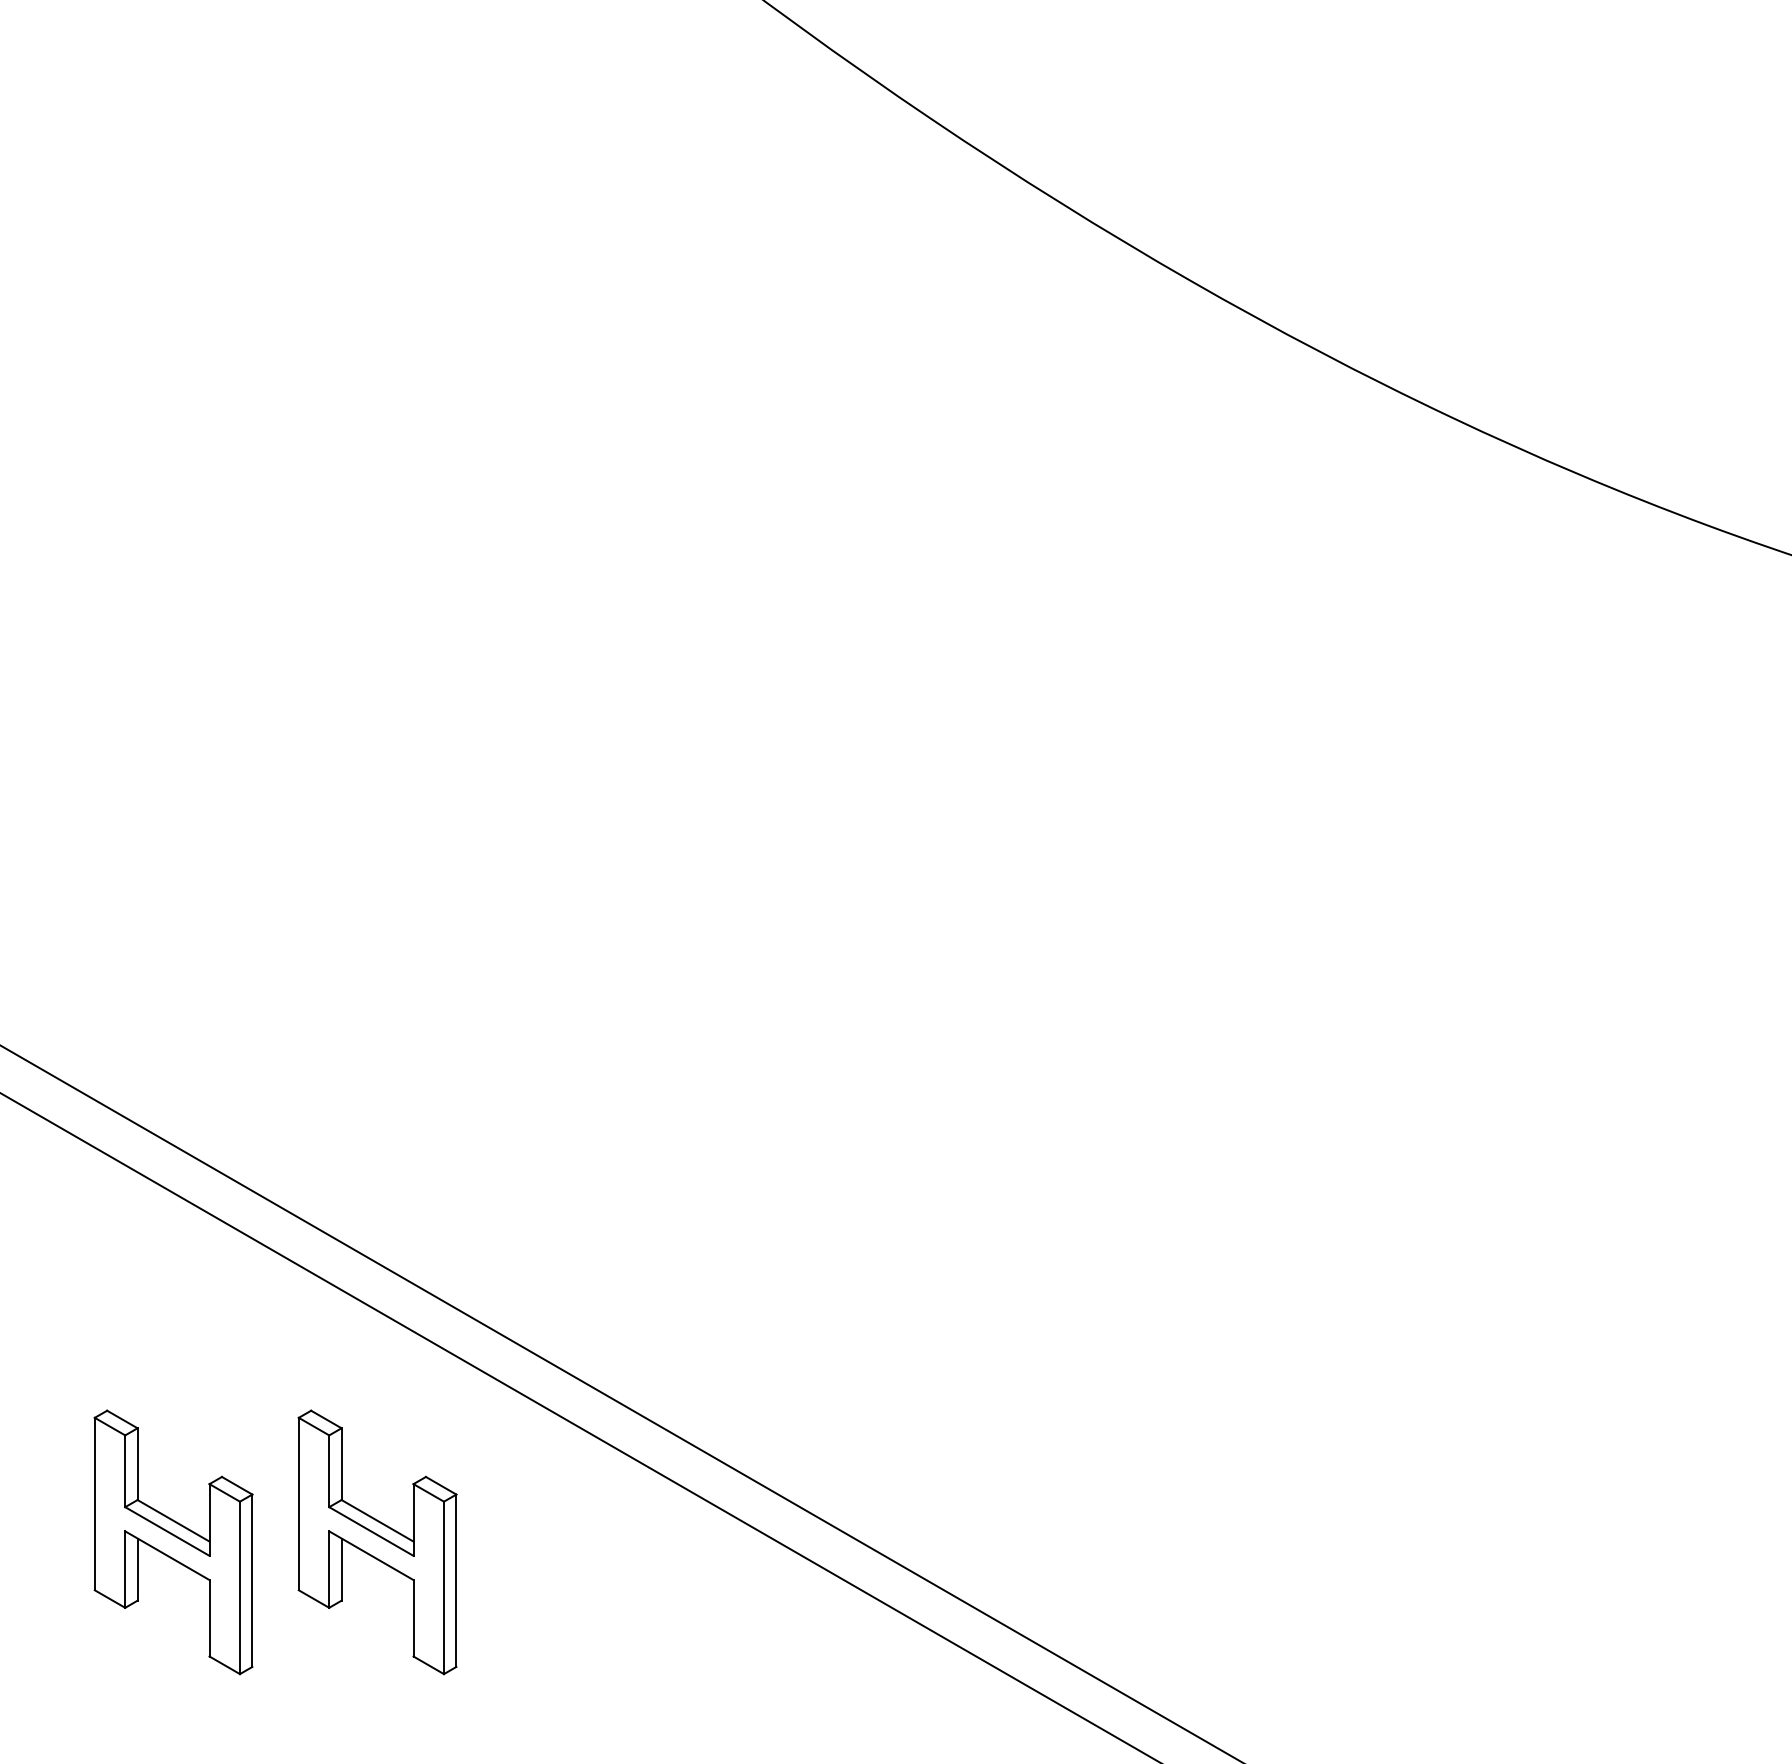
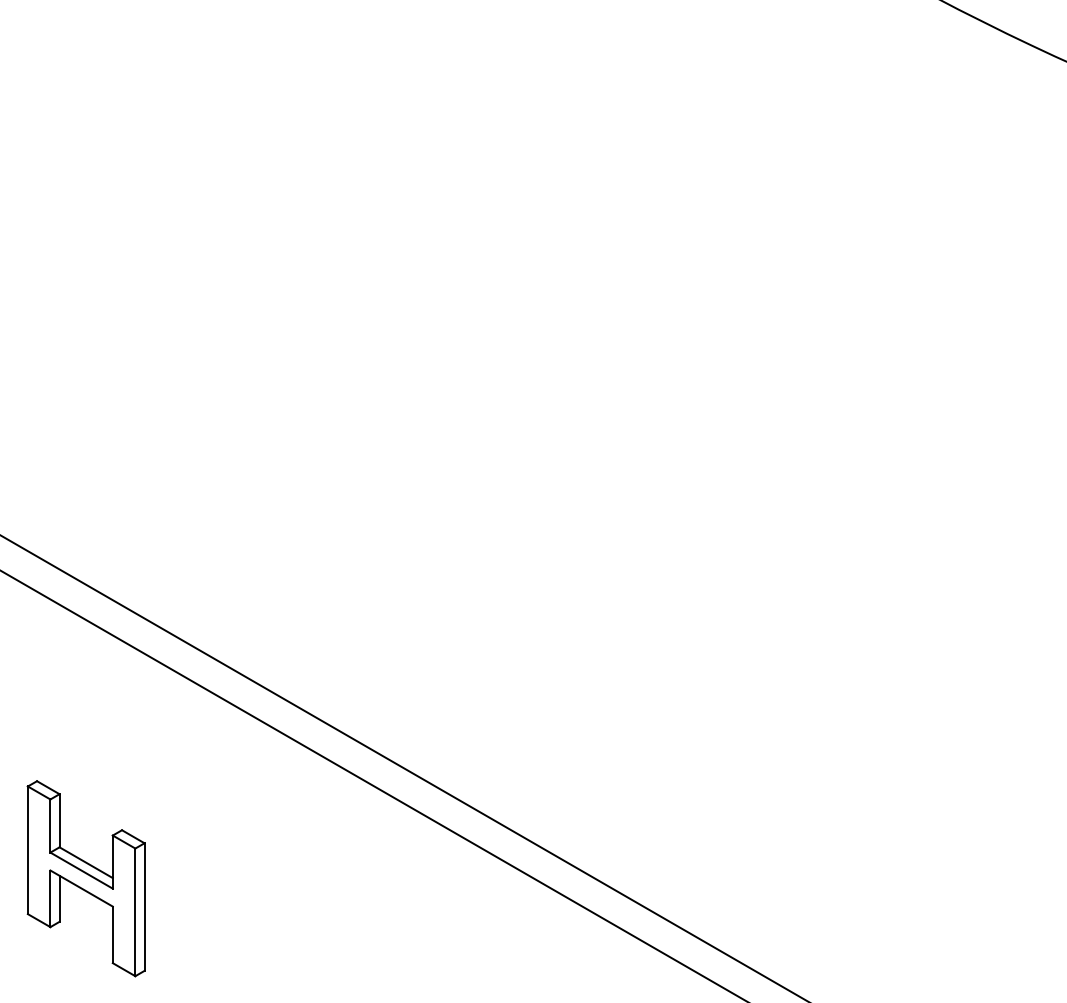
part: (377, 1542) -> (237, 878), removed

